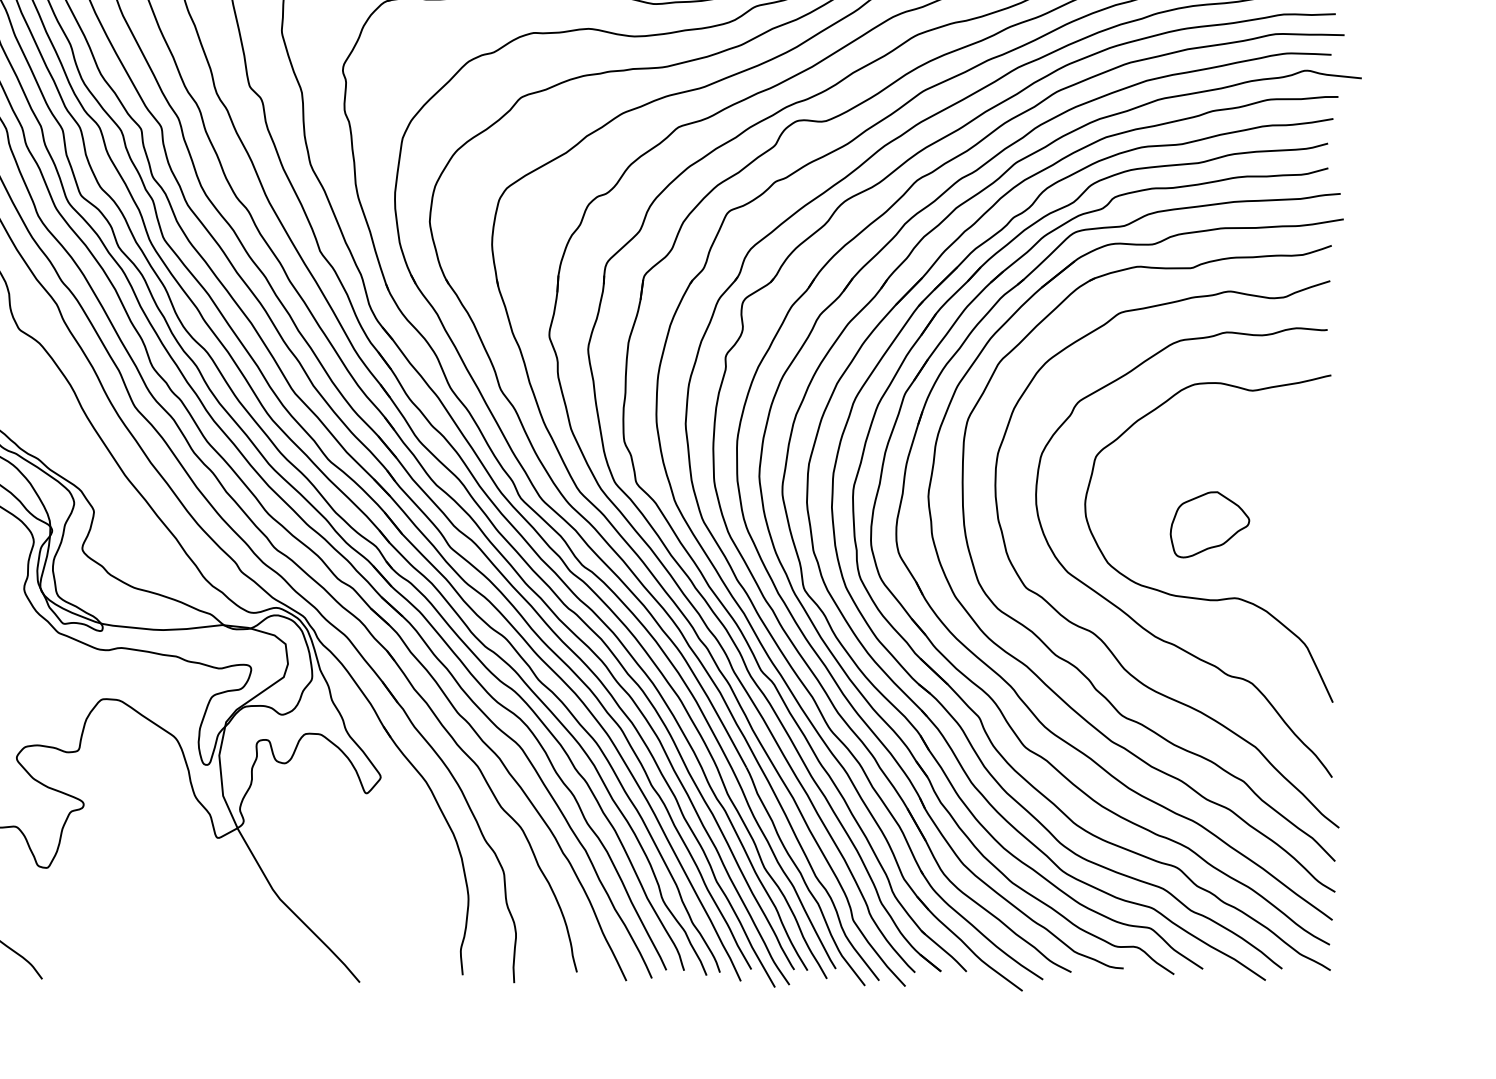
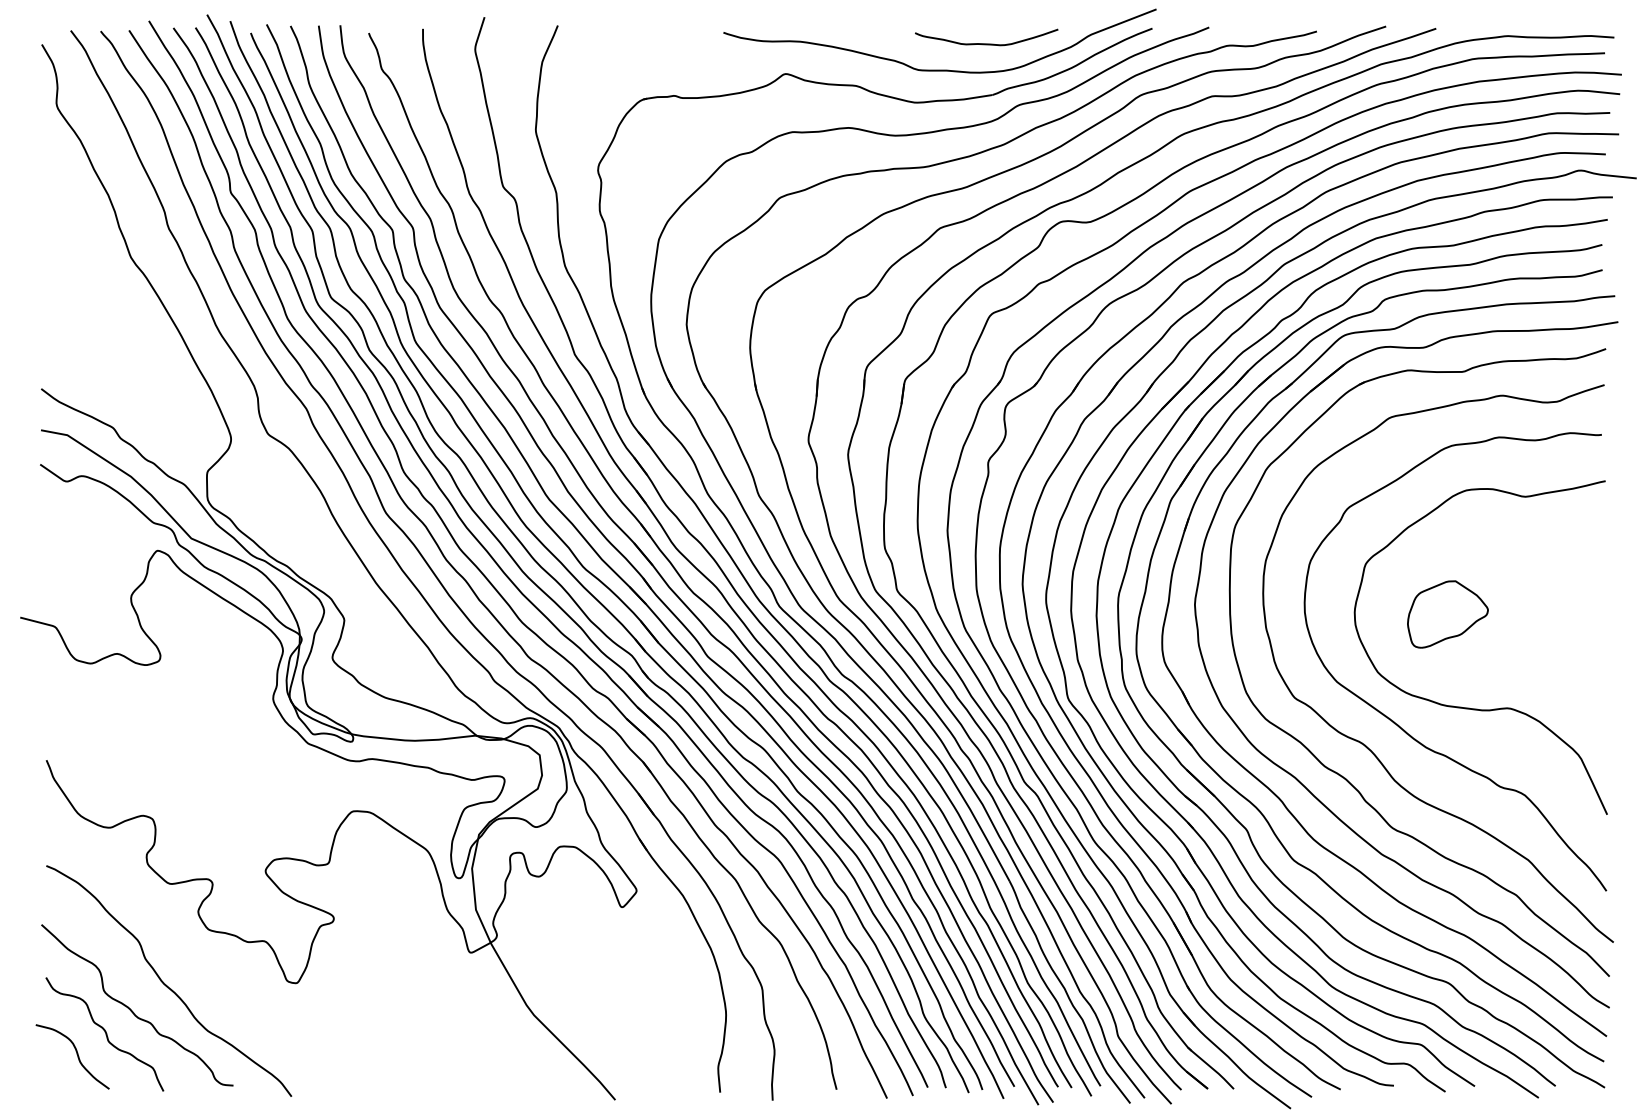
part: (1209, 524) -> (1447, 614), moved

